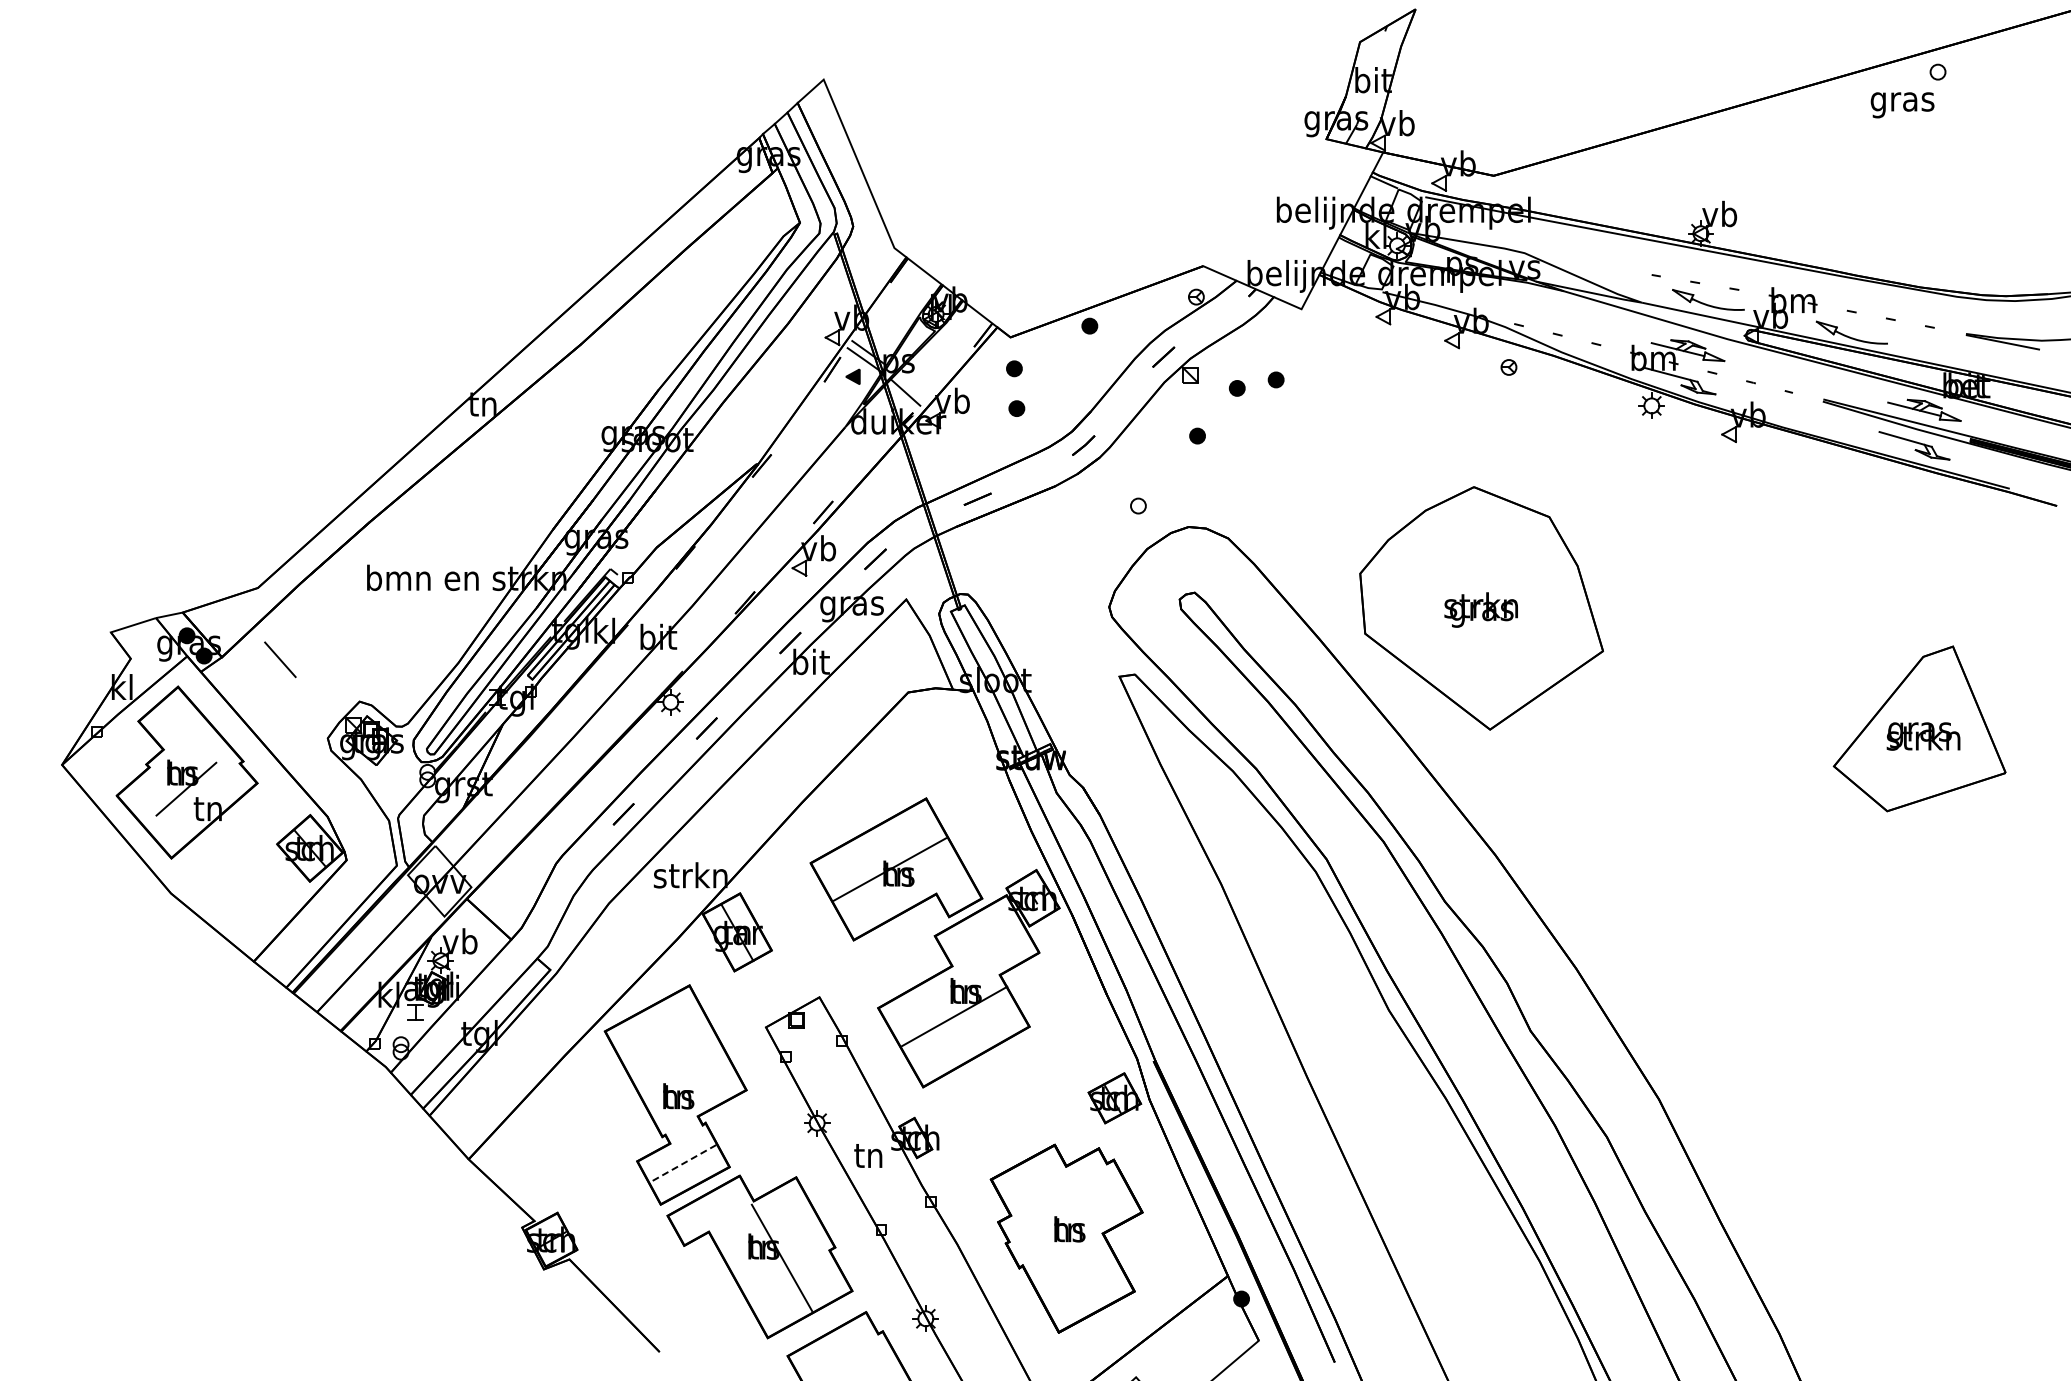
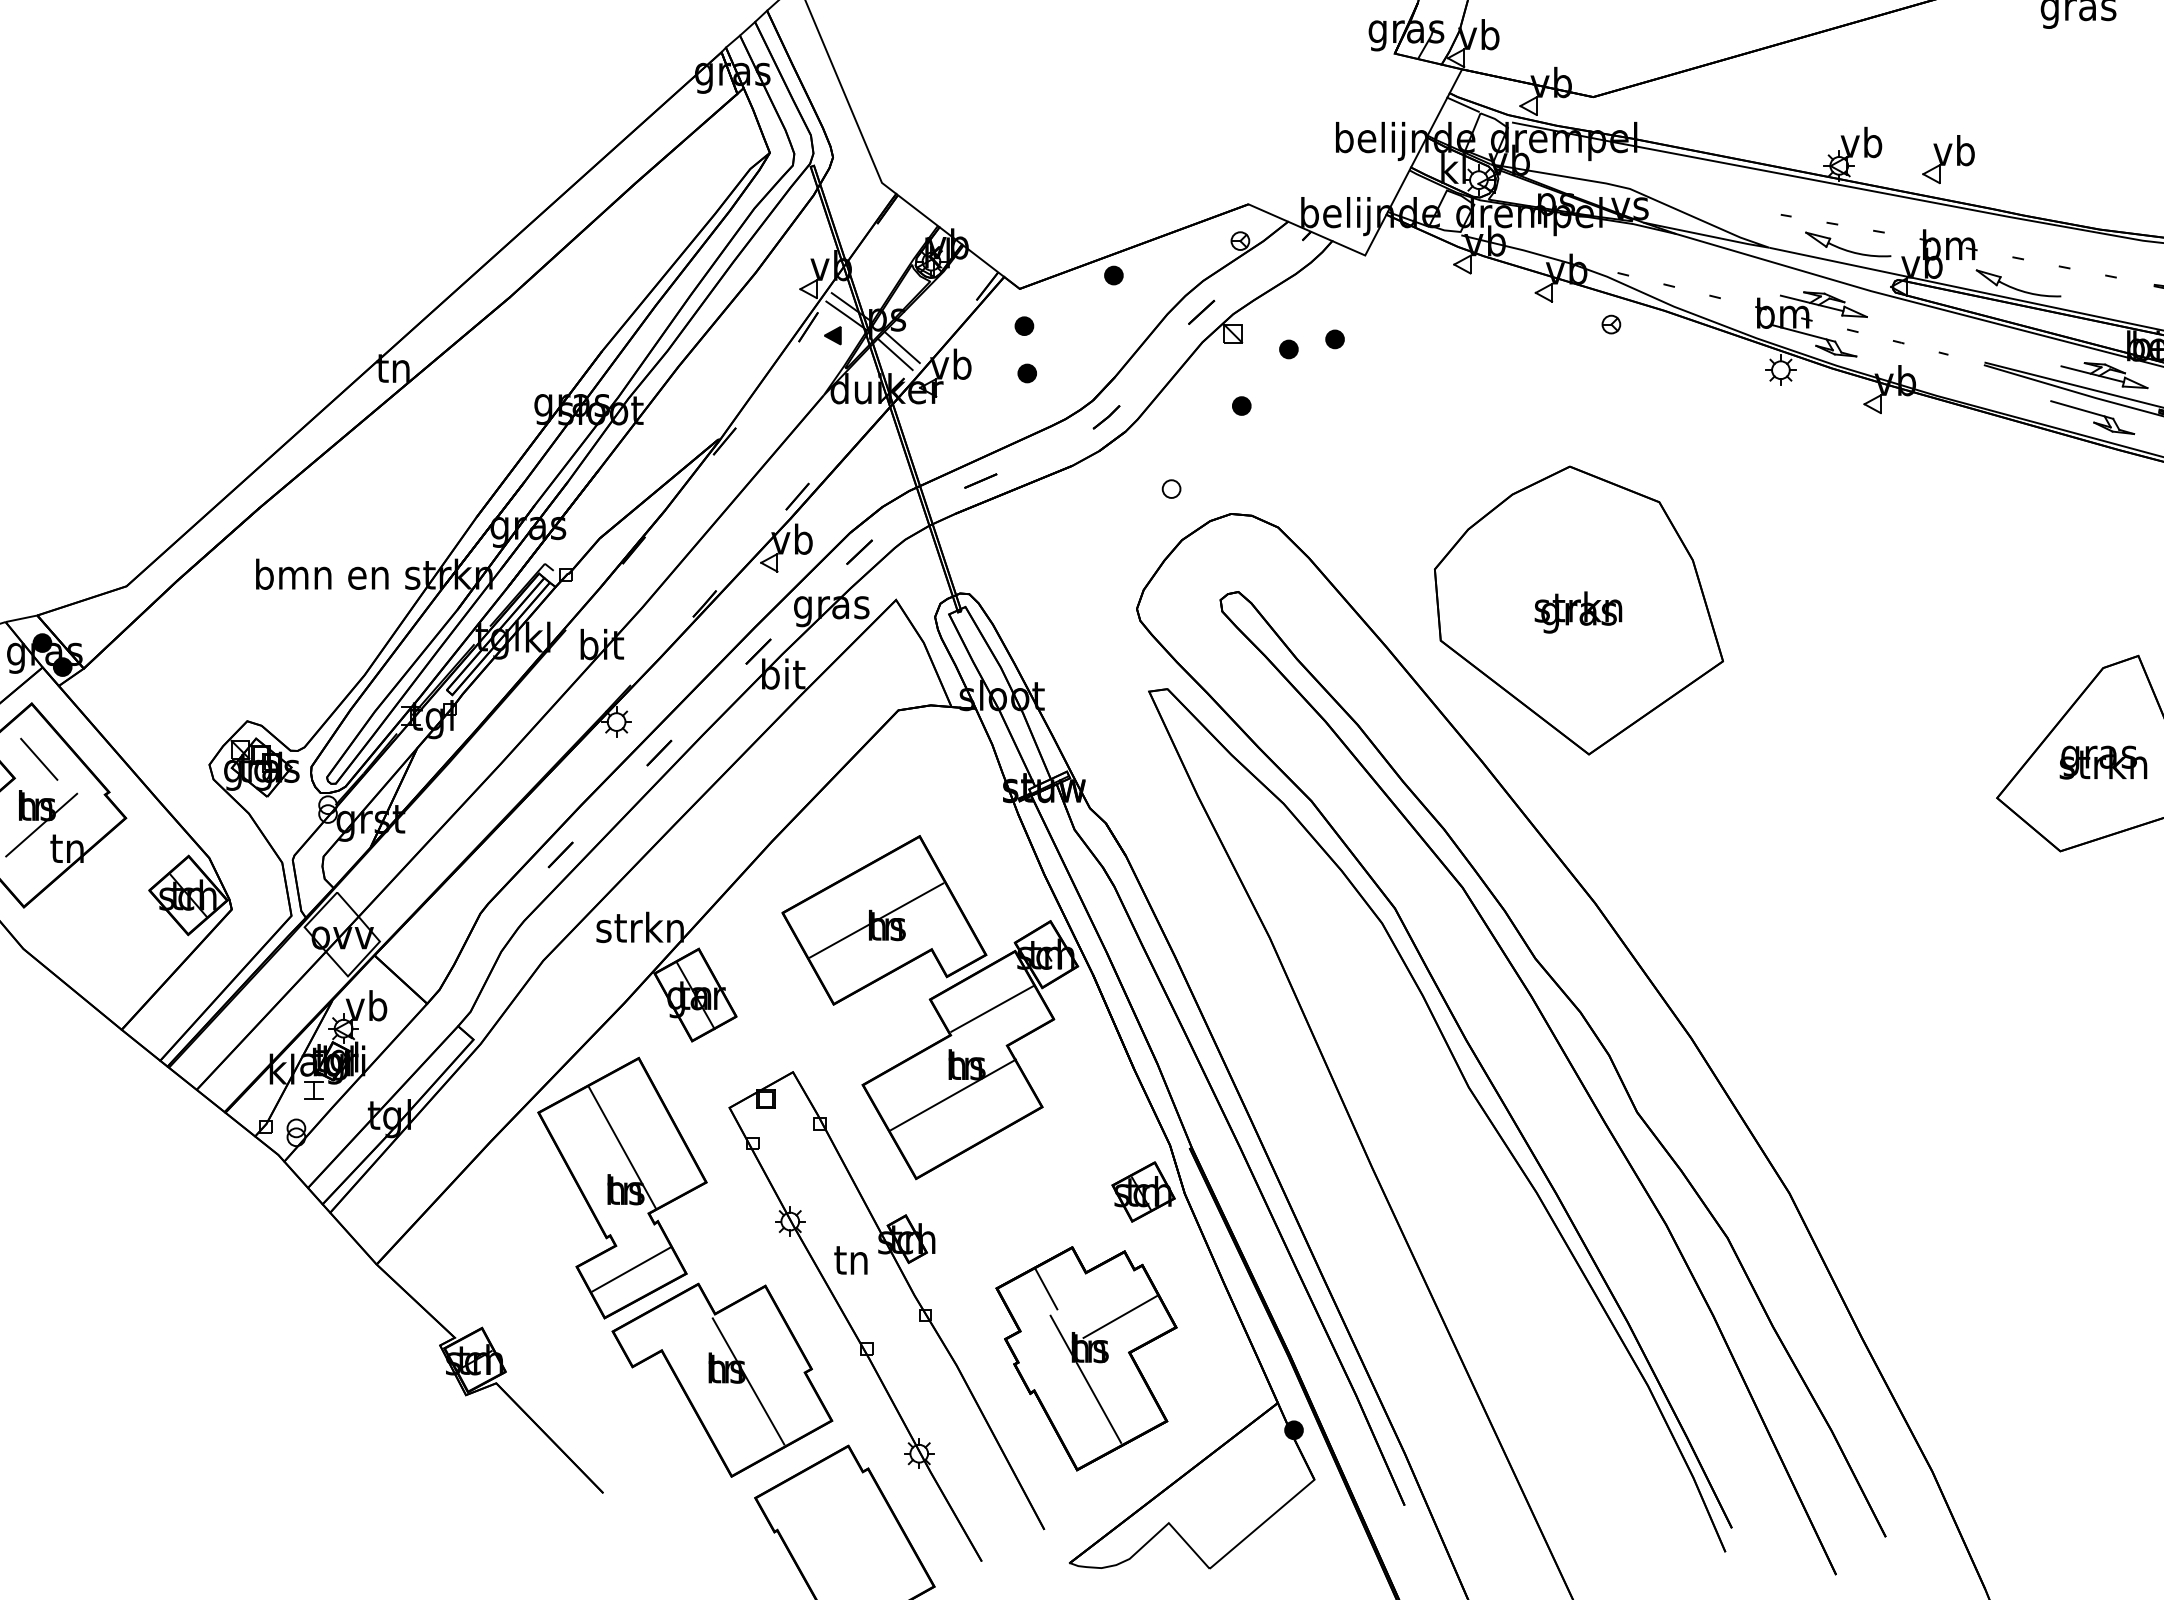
part: (1792, 228) -> (1947, 159), added
line: (911, 386) -> (902, 347), added
line: (280, 659) -> (39, 759), moved
line: (987, 943) -> (992, 1008), added
line: (675, 1060) -> (622, 1147), added
line: (683, 1163) -> (631, 1269), dashed -> solid
line: (1032, 1179) -> (1045, 1288), added
line: (1095, 1203) -> (1120, 1316), added
line: (1065, 1255) -> (1085, 1378), added

